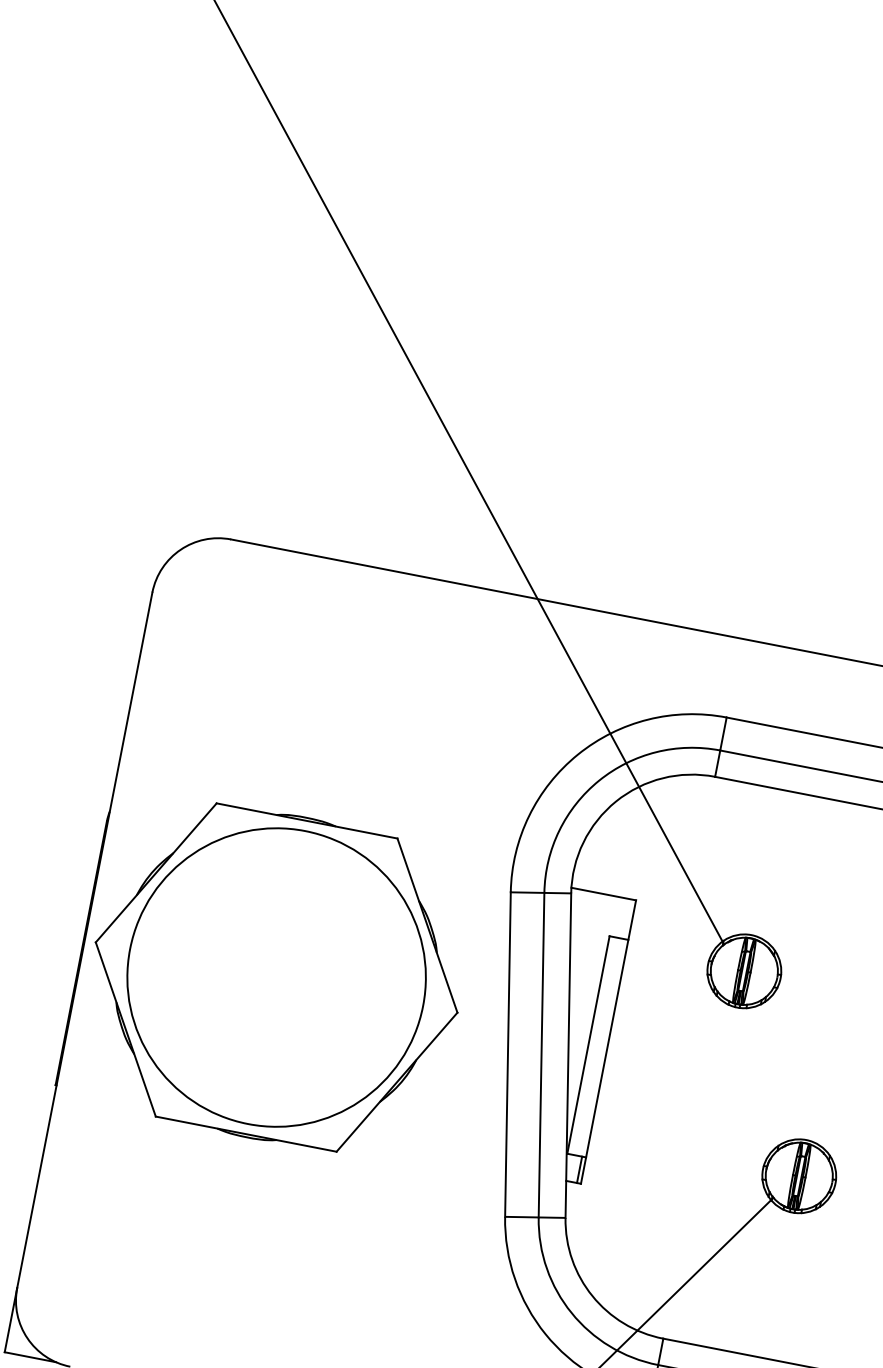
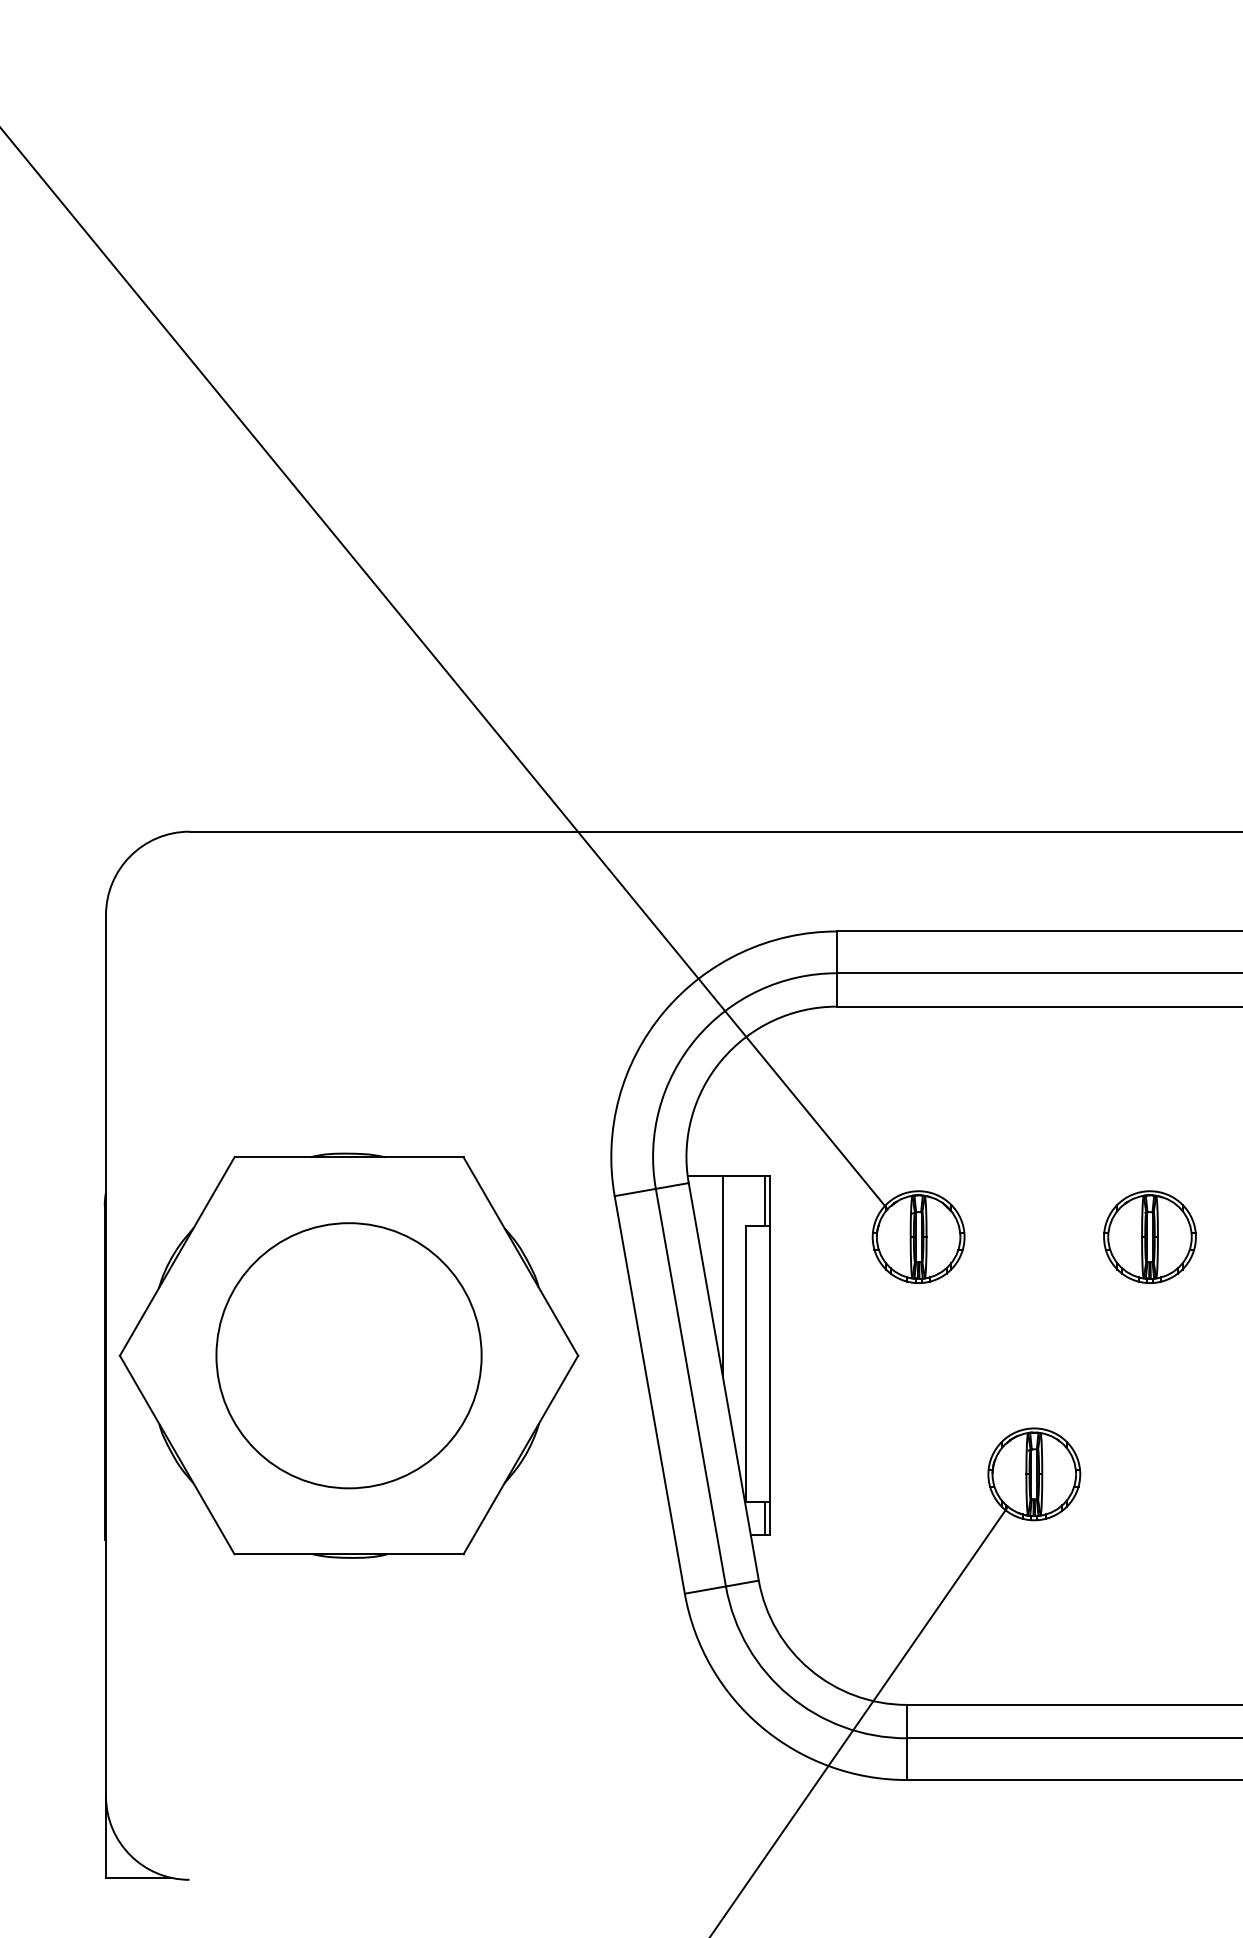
line: (628, 919) -> (764, 1201), added
line: (583, 972) -> (722, 1276), added
circle: (276, 977) -> (348, 1355), size x0.71

